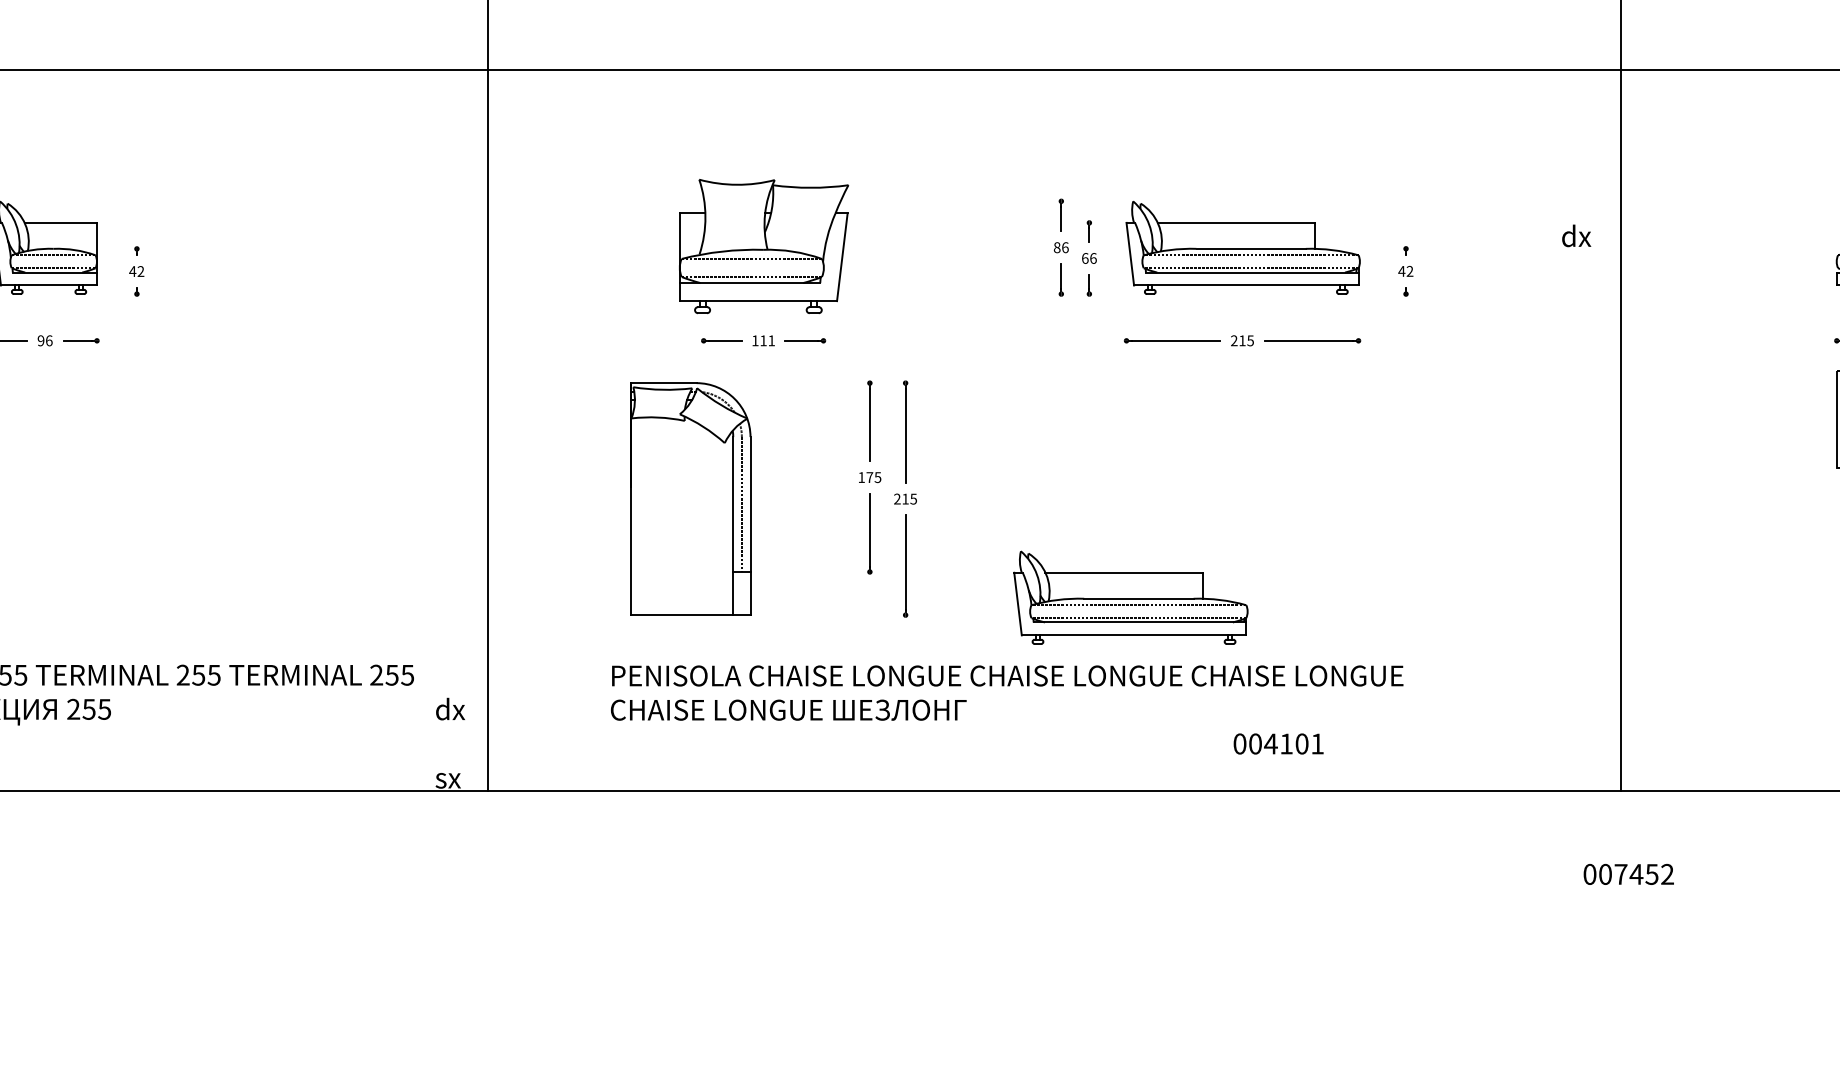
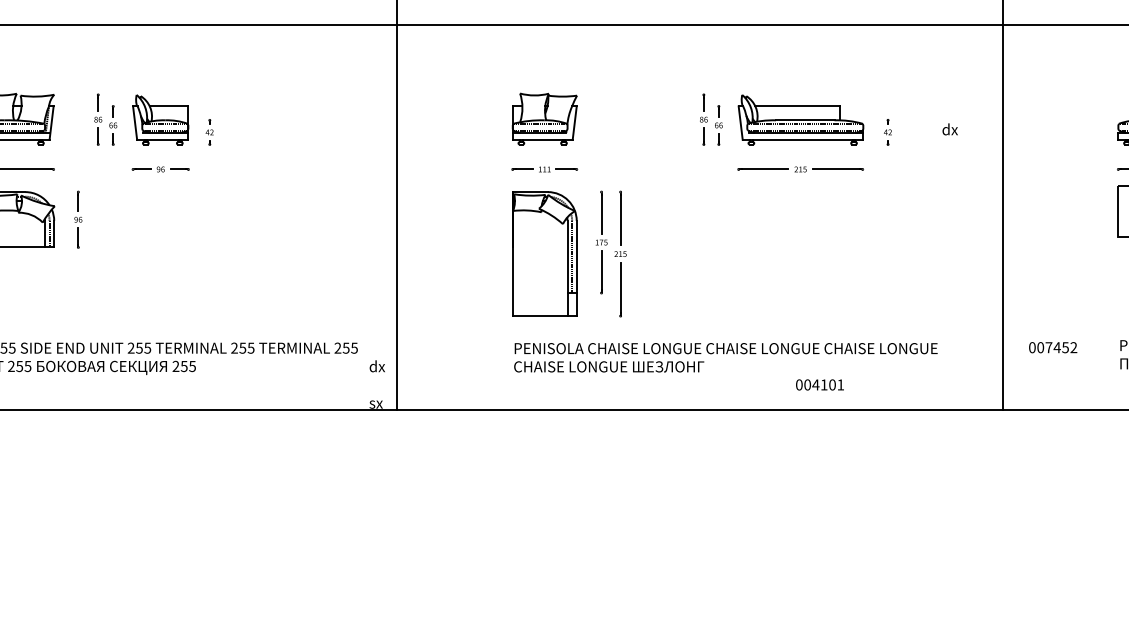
text: (1575, 236) -> (949, 129), moved
part: (763, 245) -> (544, 118), size x0.71
part: (690, 498) -> (544, 253), moved
part: (1129, 597) -> (740, 306), removed
text: (1006, 692) -> (725, 357), moved
text: (1629, 874) -> (1053, 347), moved

